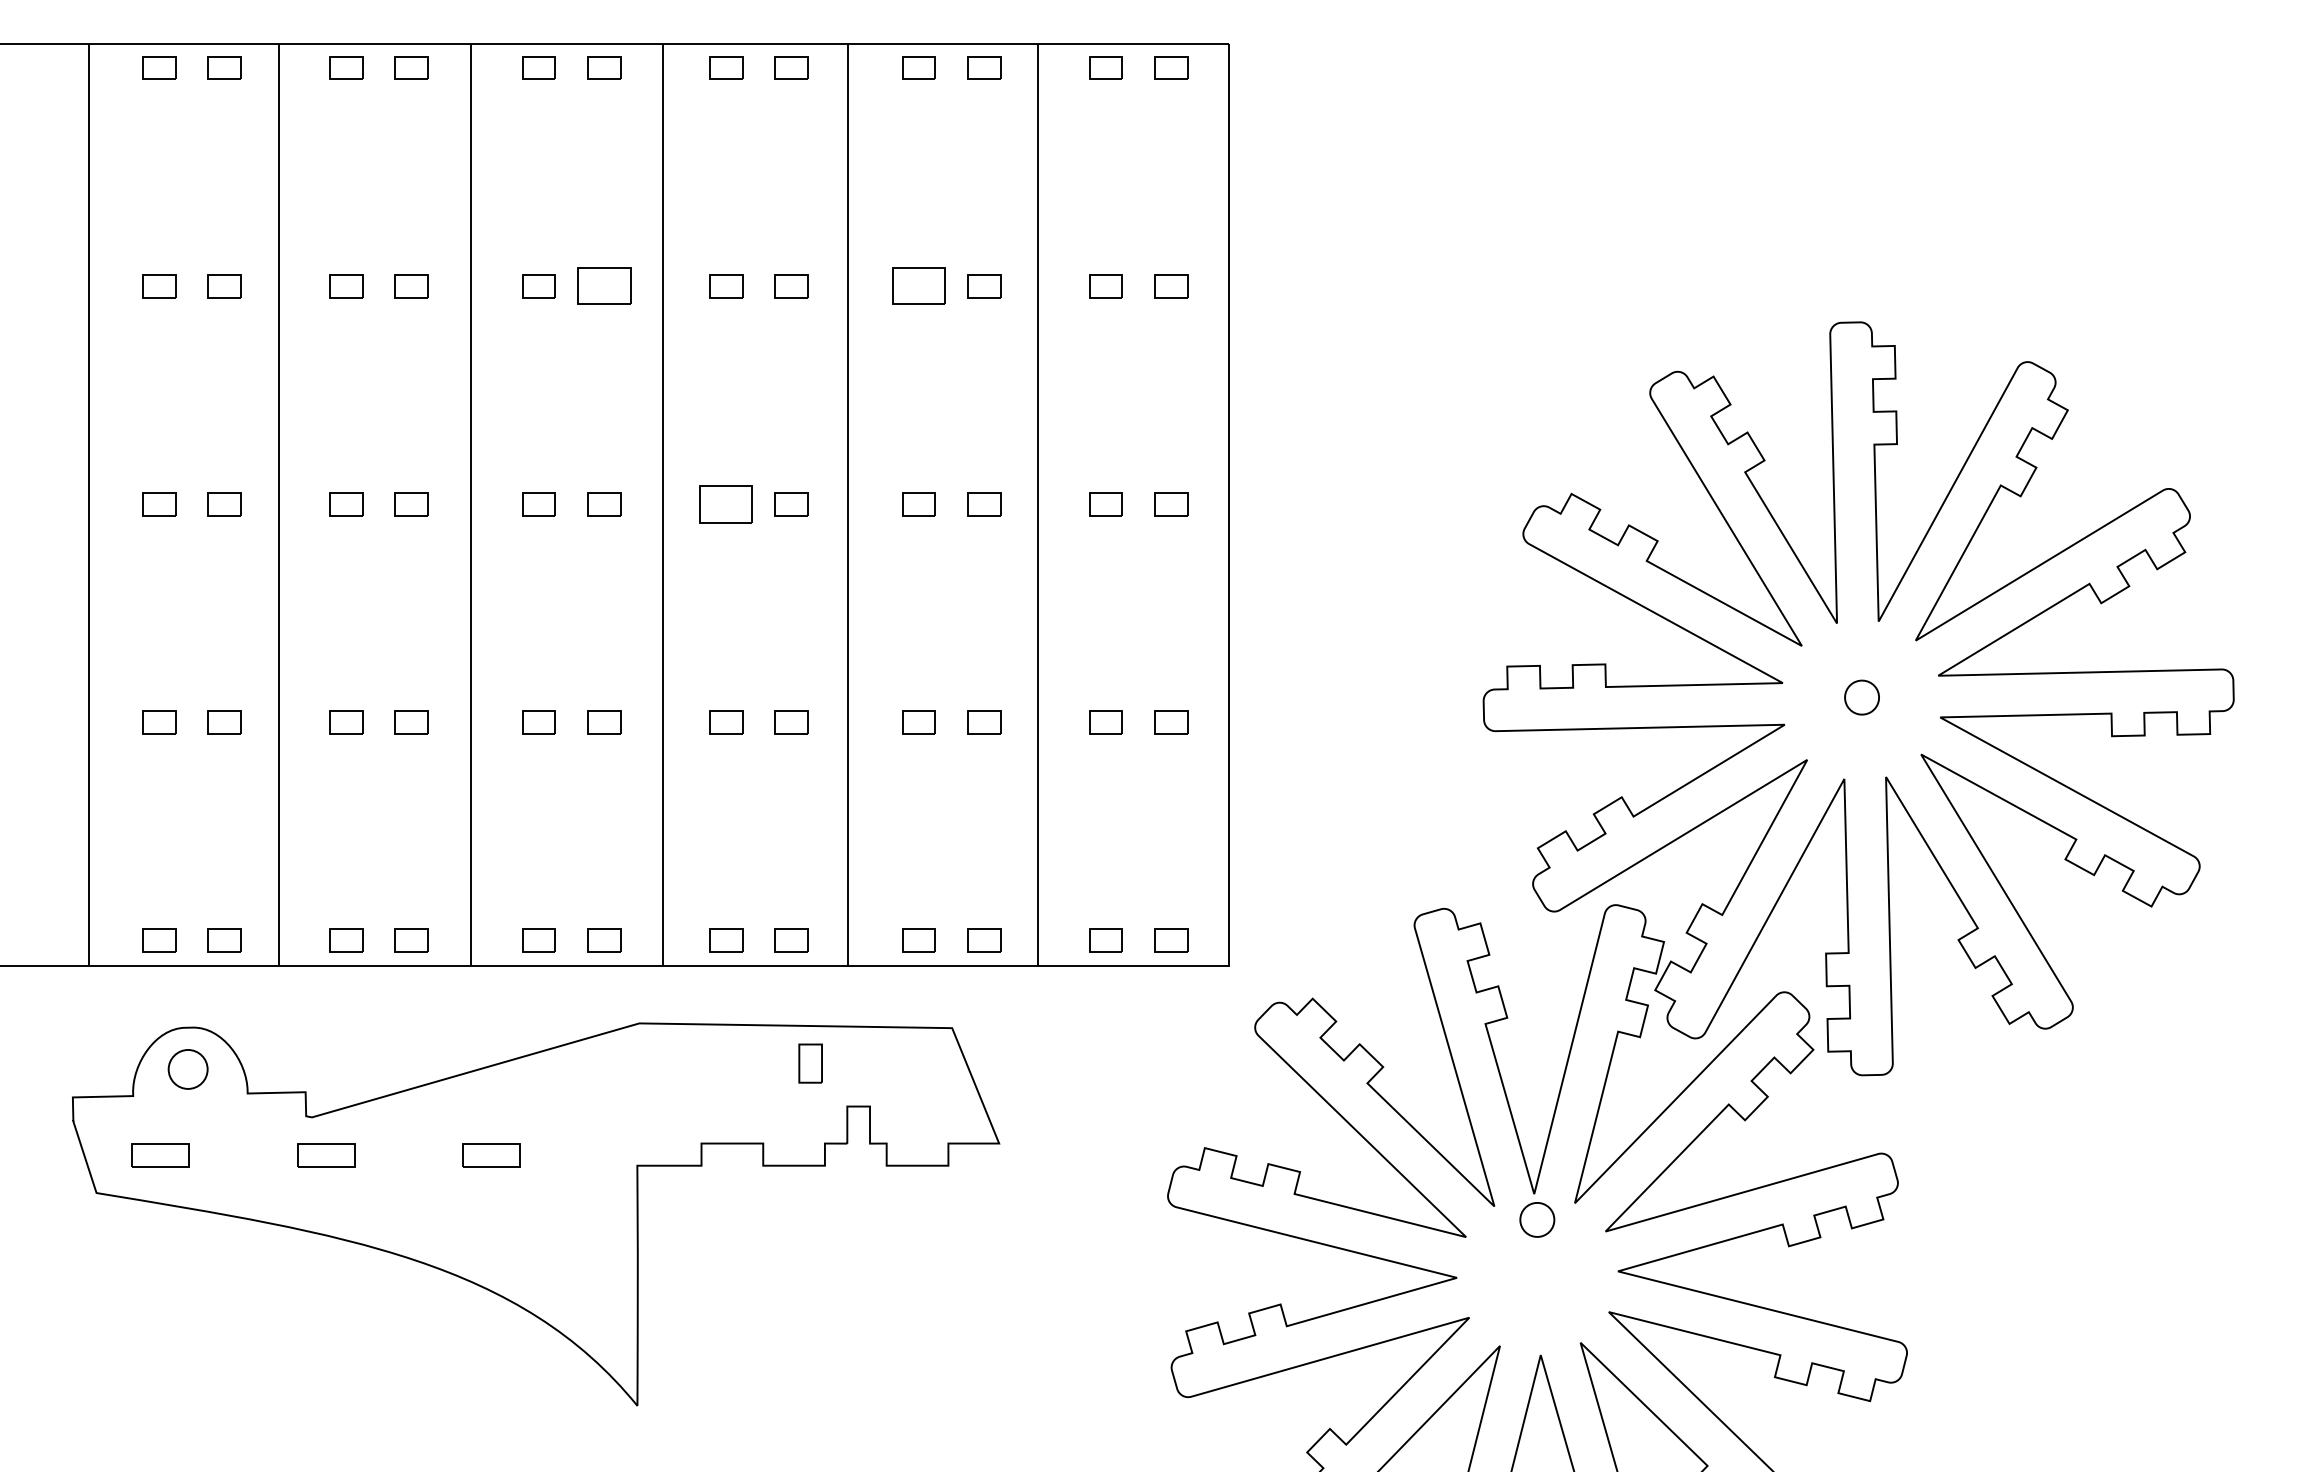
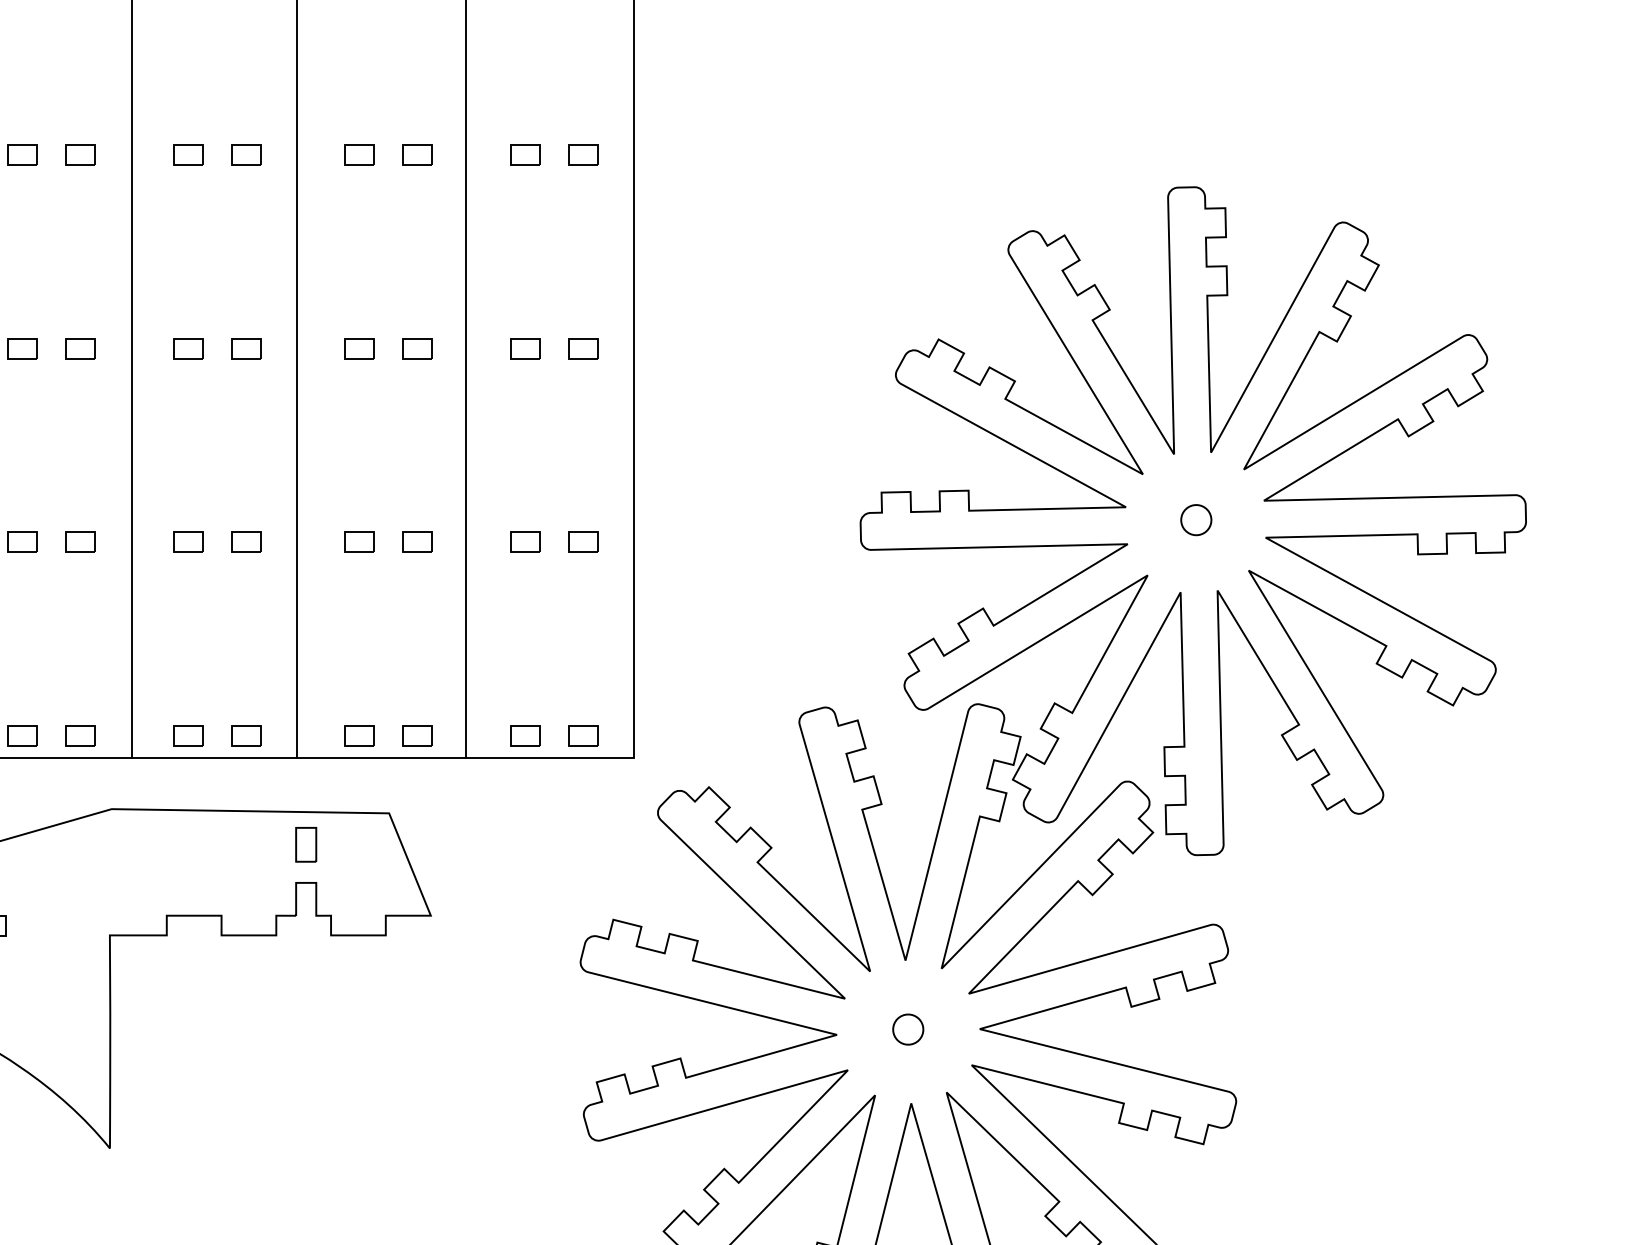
part: (604, 286) -> (80, 155), size x0.62
part: (918, 286) -> (359, 155), size x0.62
part: (726, 504) -> (188, 348), size x0.62
part: (810, 1063) -> (306, 844), moved
part: (1537, 1219) -> (908, 1029), moved

